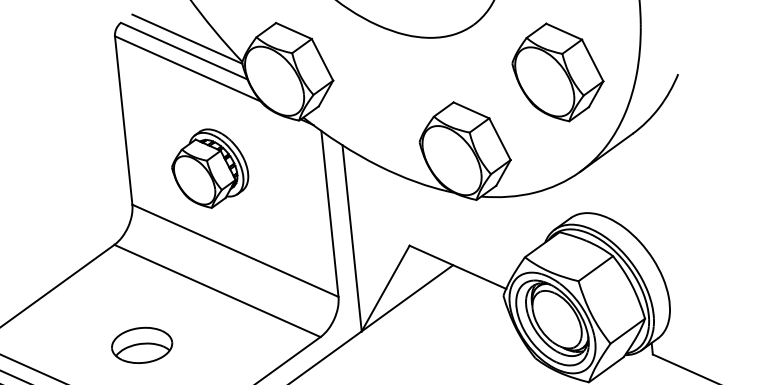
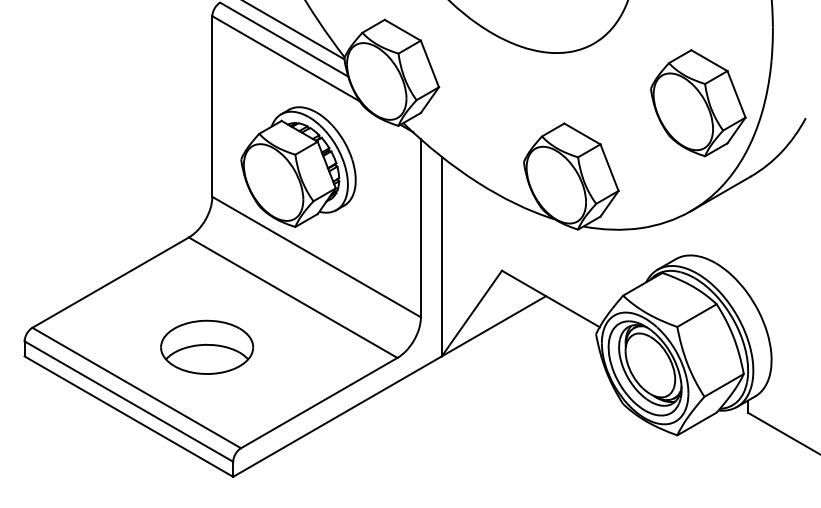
part: (558, 72) -> (698, 103), moved
part: (209, 168) -> (298, 166), size x1.43
part: (142, 344) -> (207, 346), size x1.43

